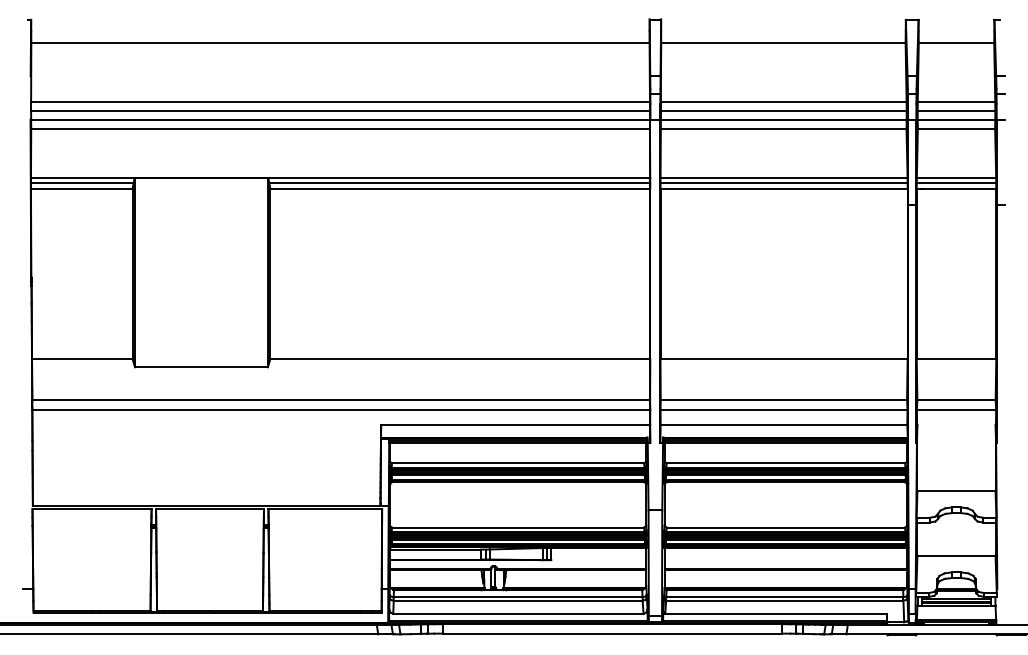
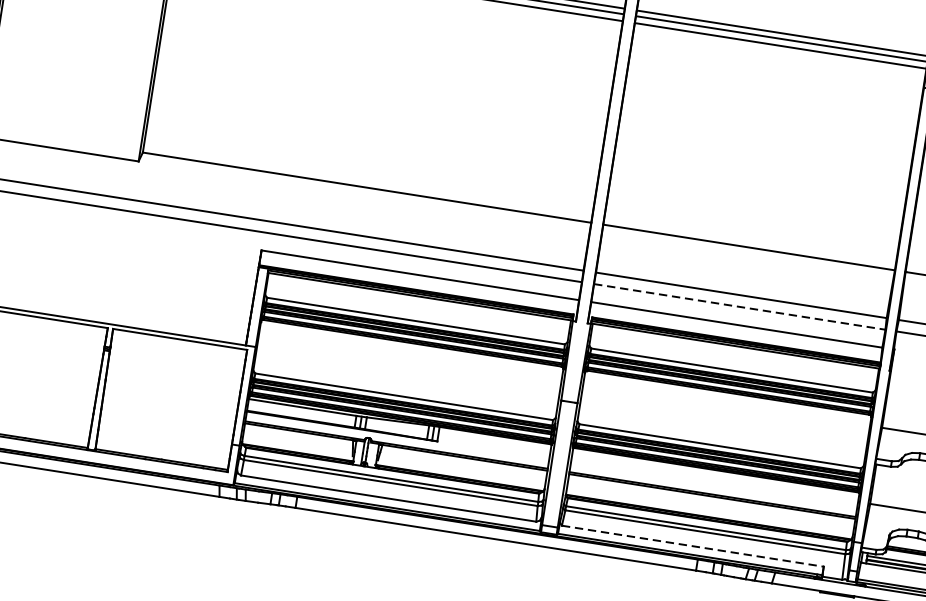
line: (784, 409) -> (740, 306), solid -> dashed
line: (776, 613) -> (693, 545), solid -> dashed

